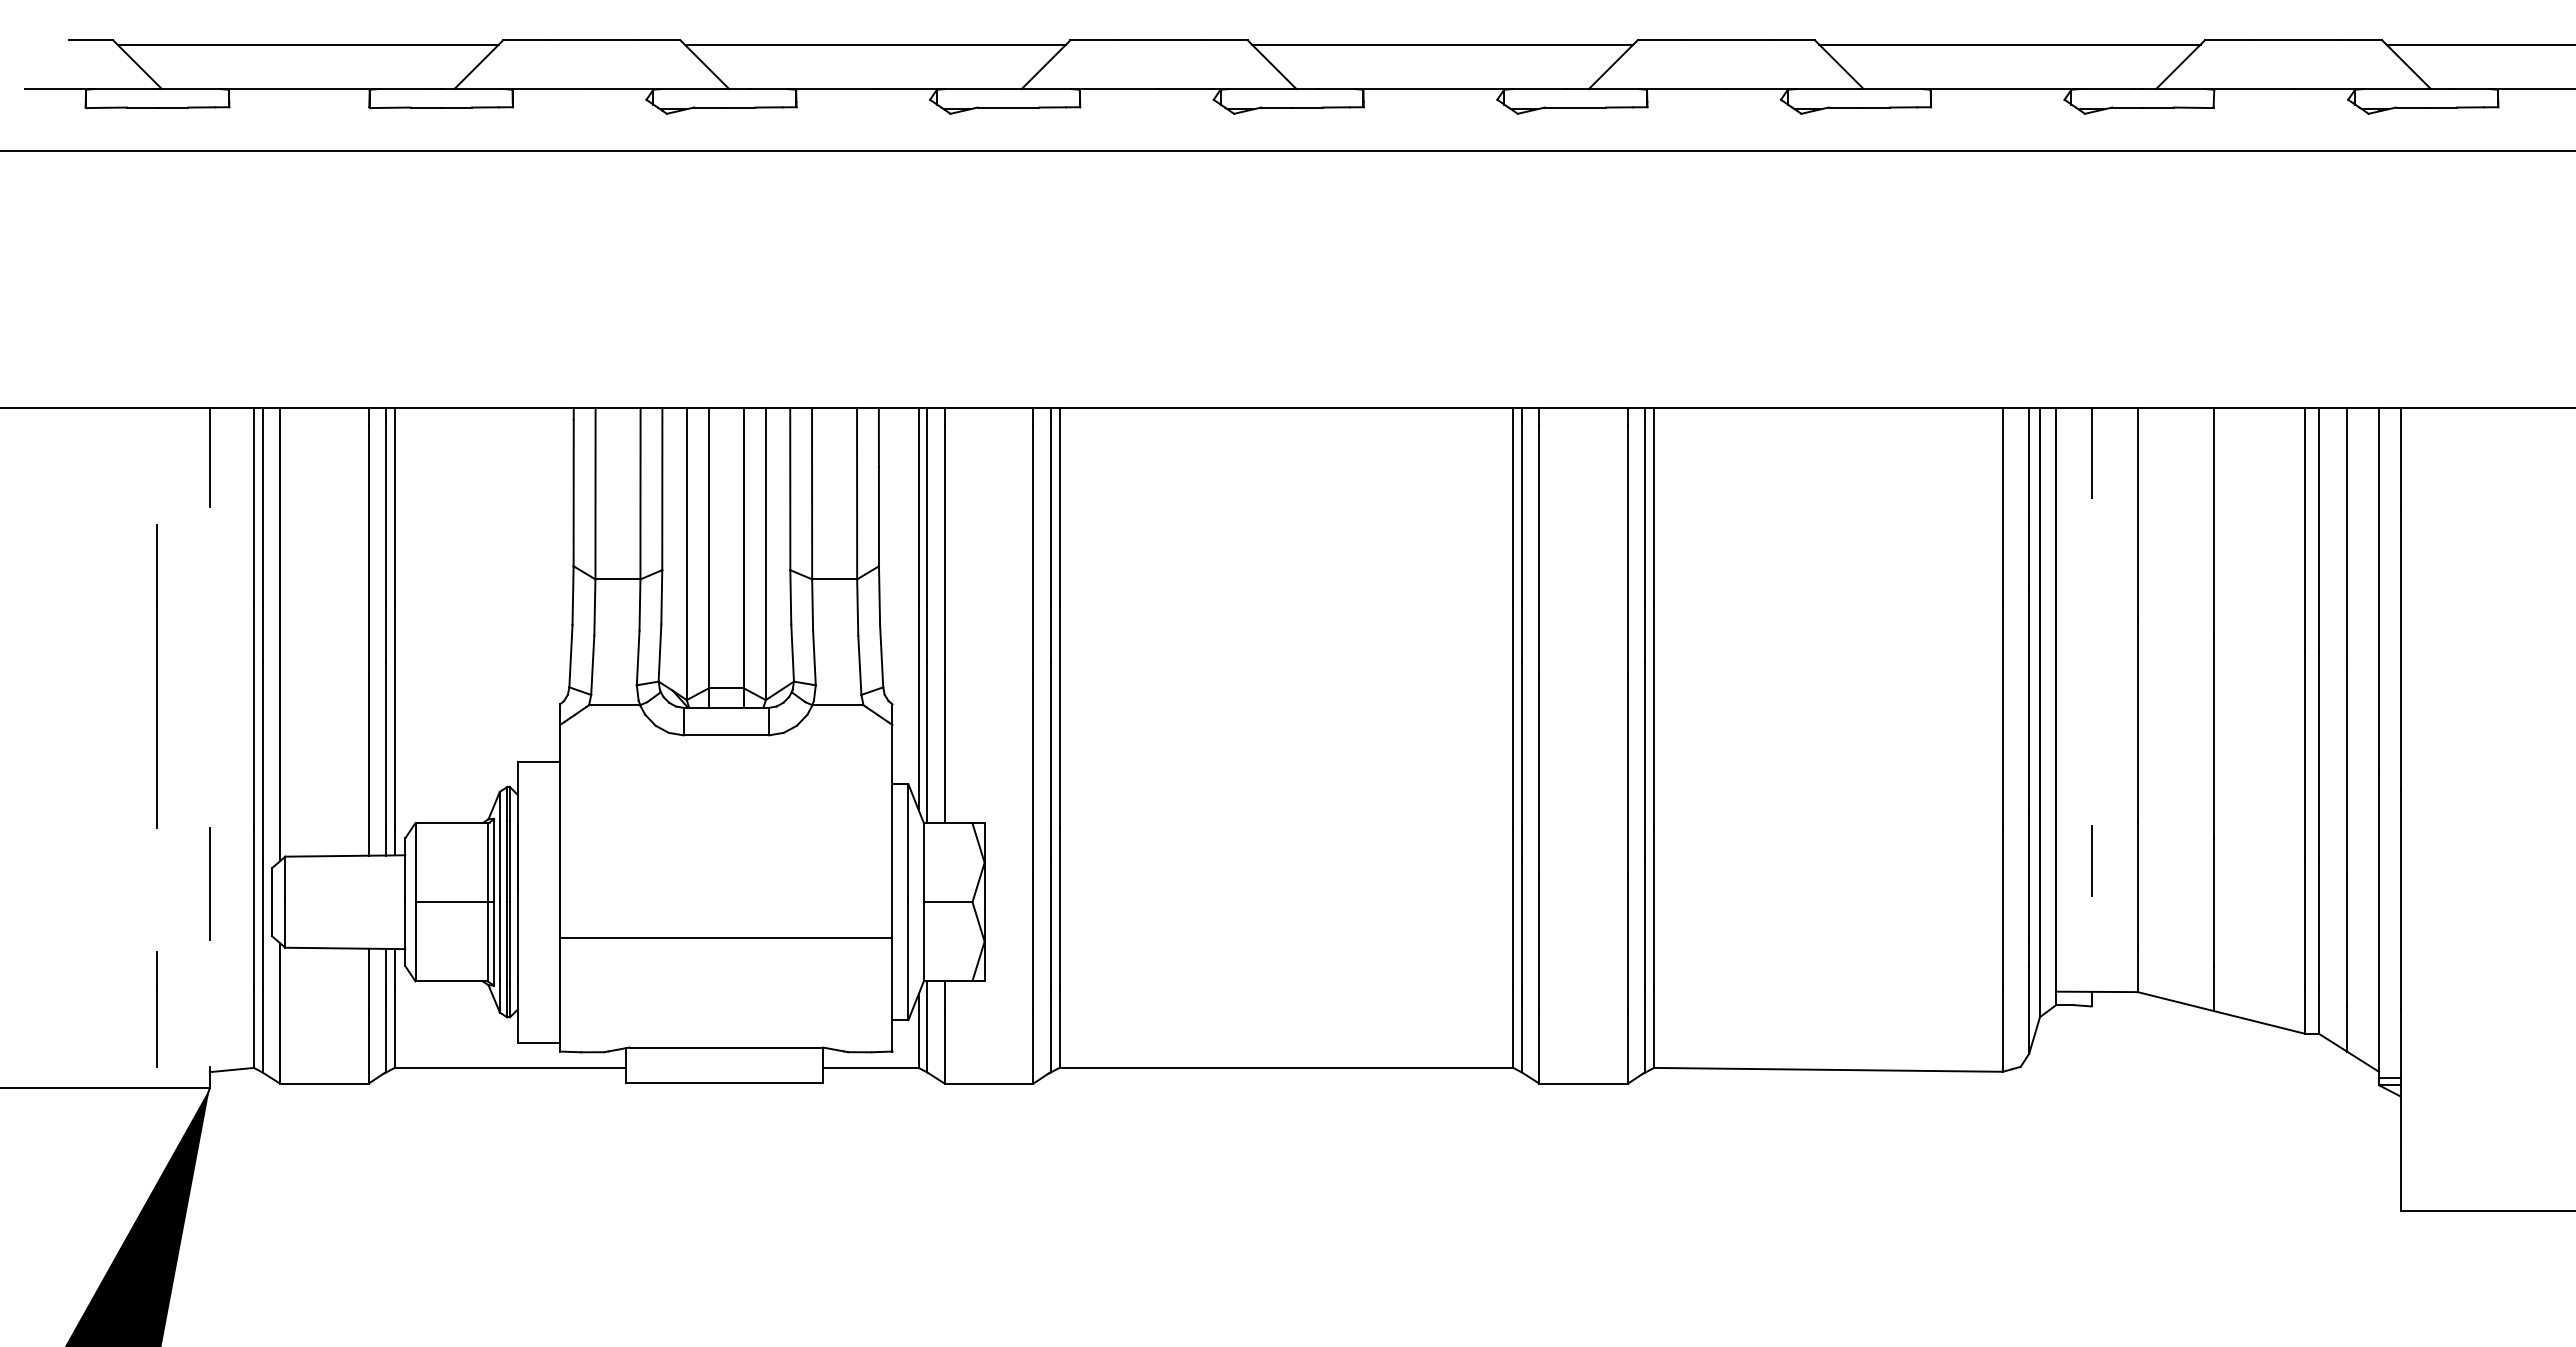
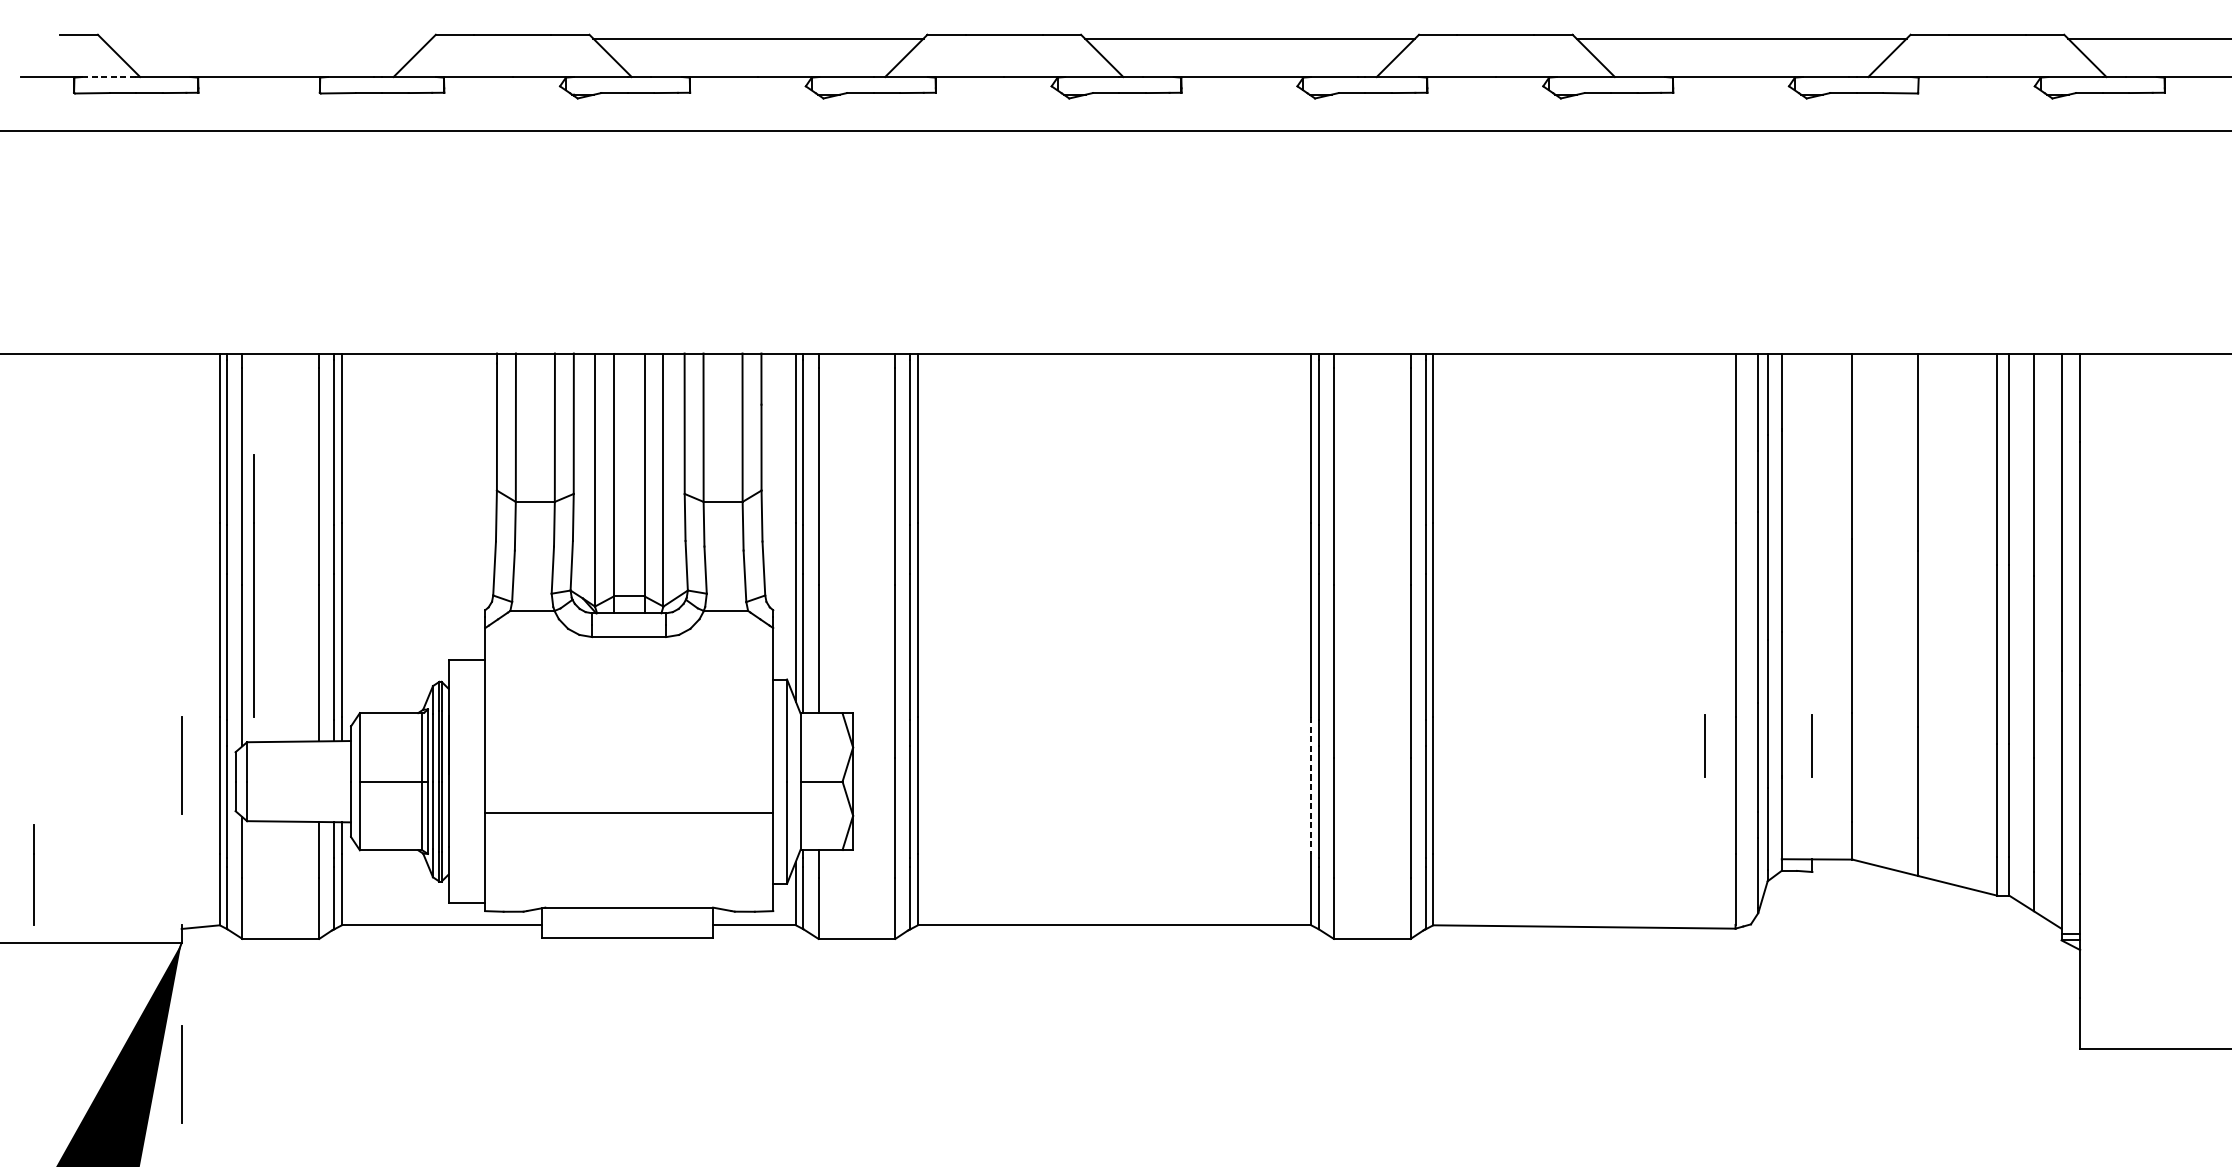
line: (307, 44) -> (266, 38), removed
line: (126, 89) -> (109, 77), solid -> dashed
line: (2091, 453) -> (1812, 392), removed
line: (209, 457) -> (181, 396), removed
line: (156, 676) -> (253, 586), moved
line: (1967, 860) -> (1704, 745), added
line: (1513, 906) -> (1311, 785), solid -> dashed
line: (156, 1009) -> (34, 874), moved
line: (209, 1239) -> (181, 1073), added

